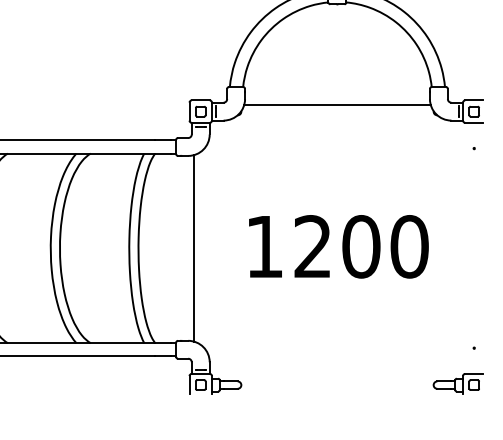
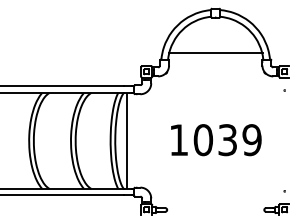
line: (337, 104) -> (215, 53), moved
line: (194, 247) -> (127, 140), moved
text: (360, 247) -> (227, 140), 1200 -> 1039

